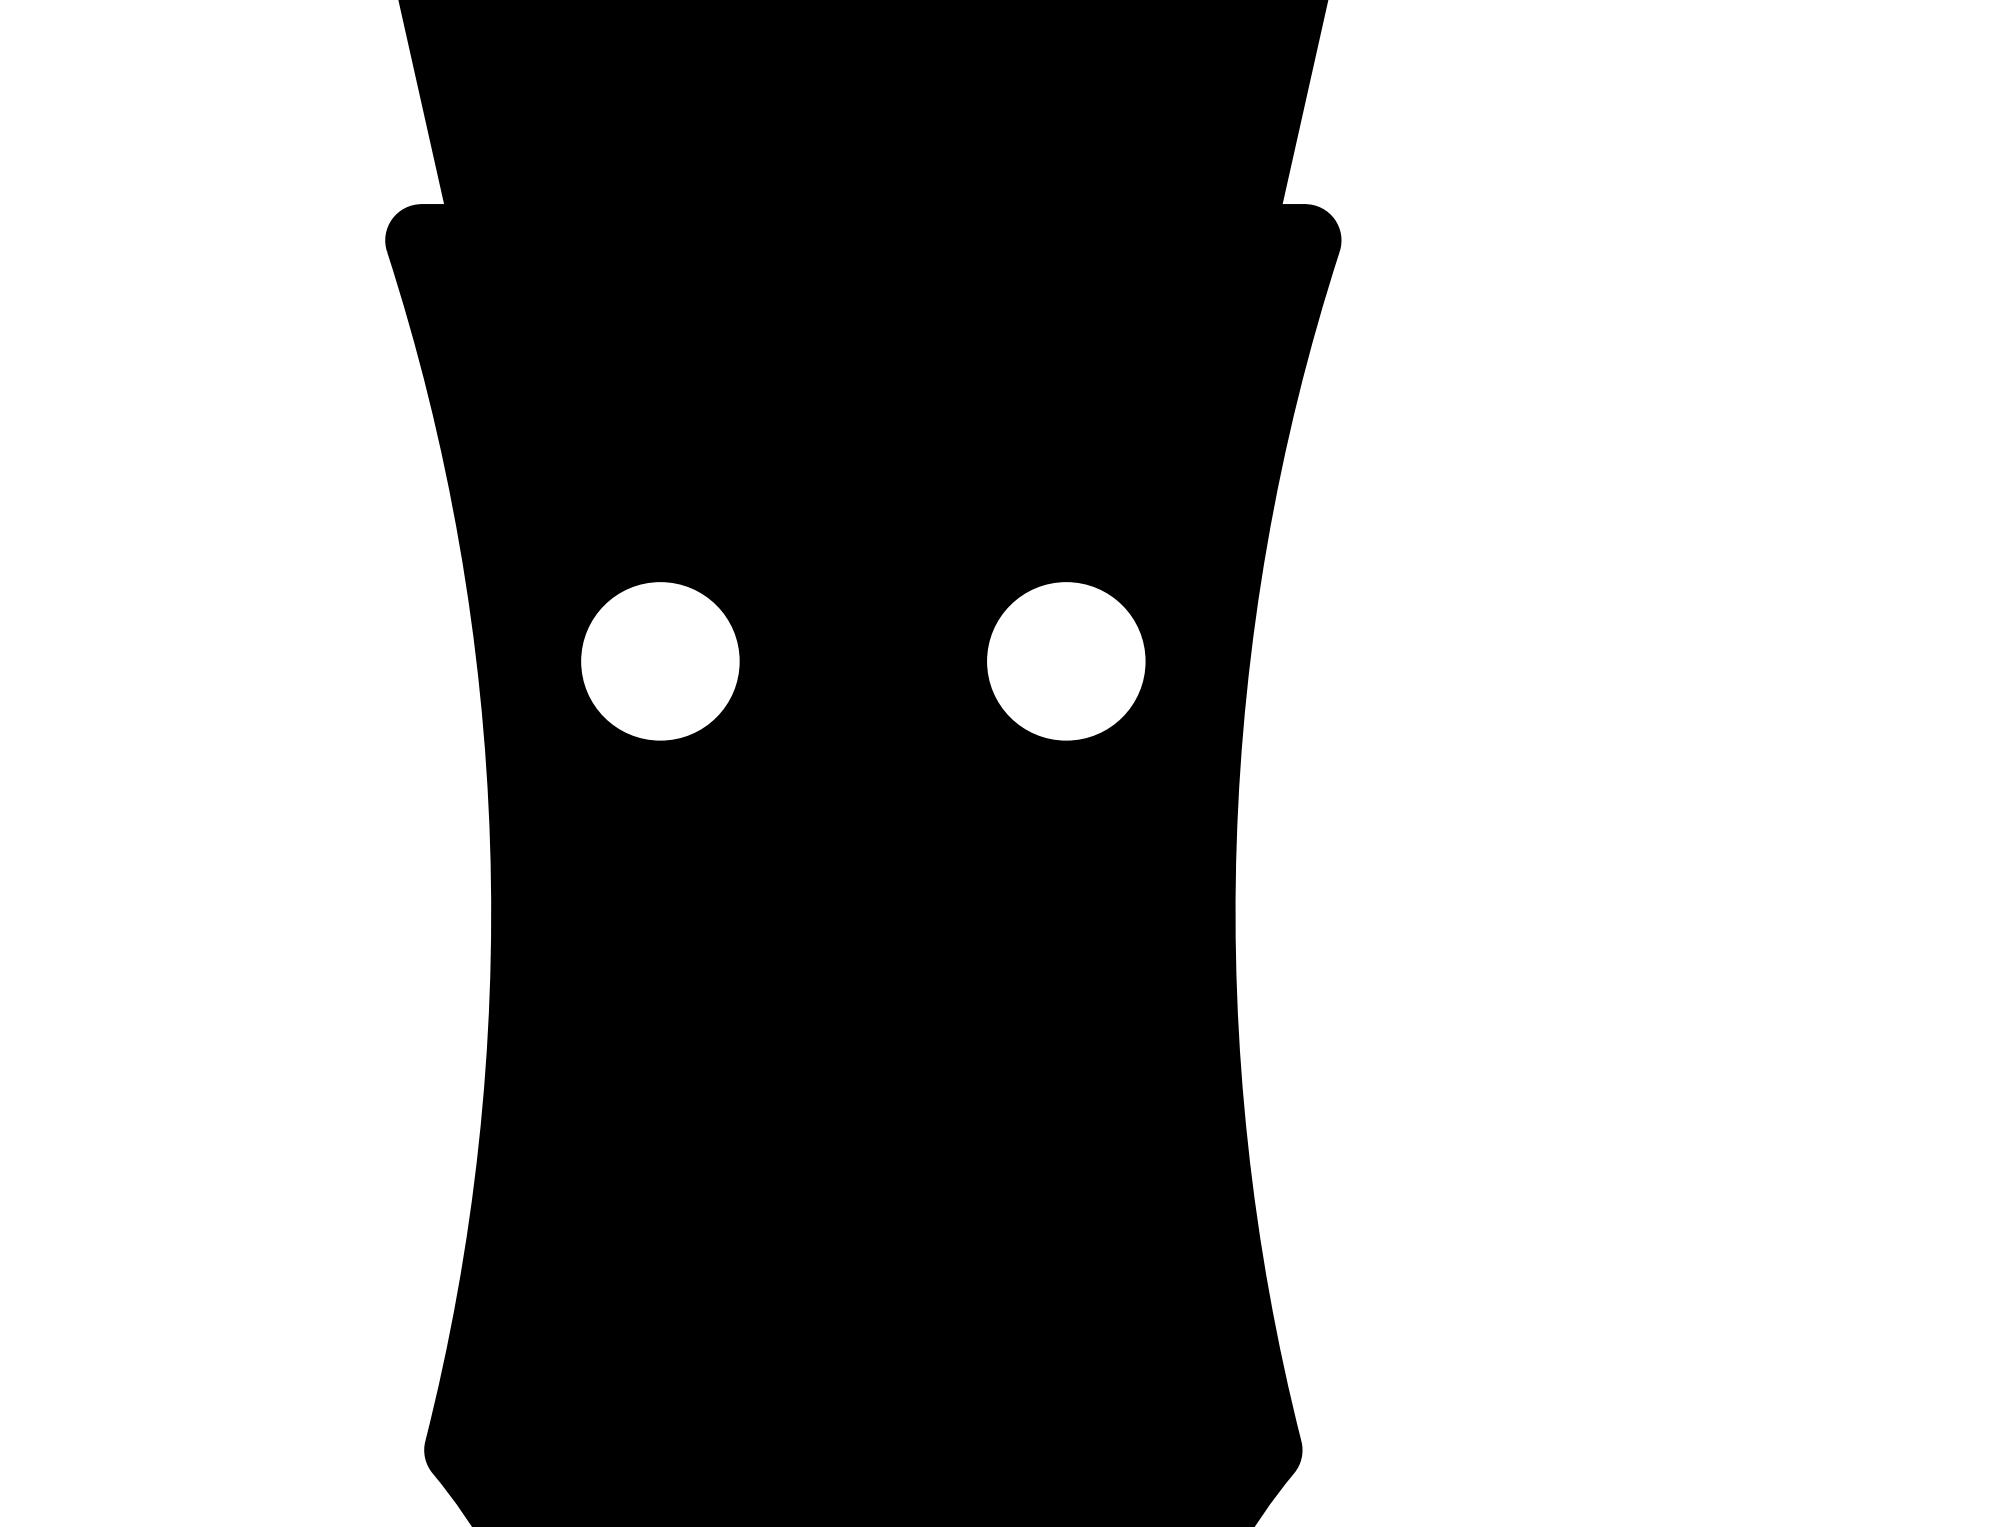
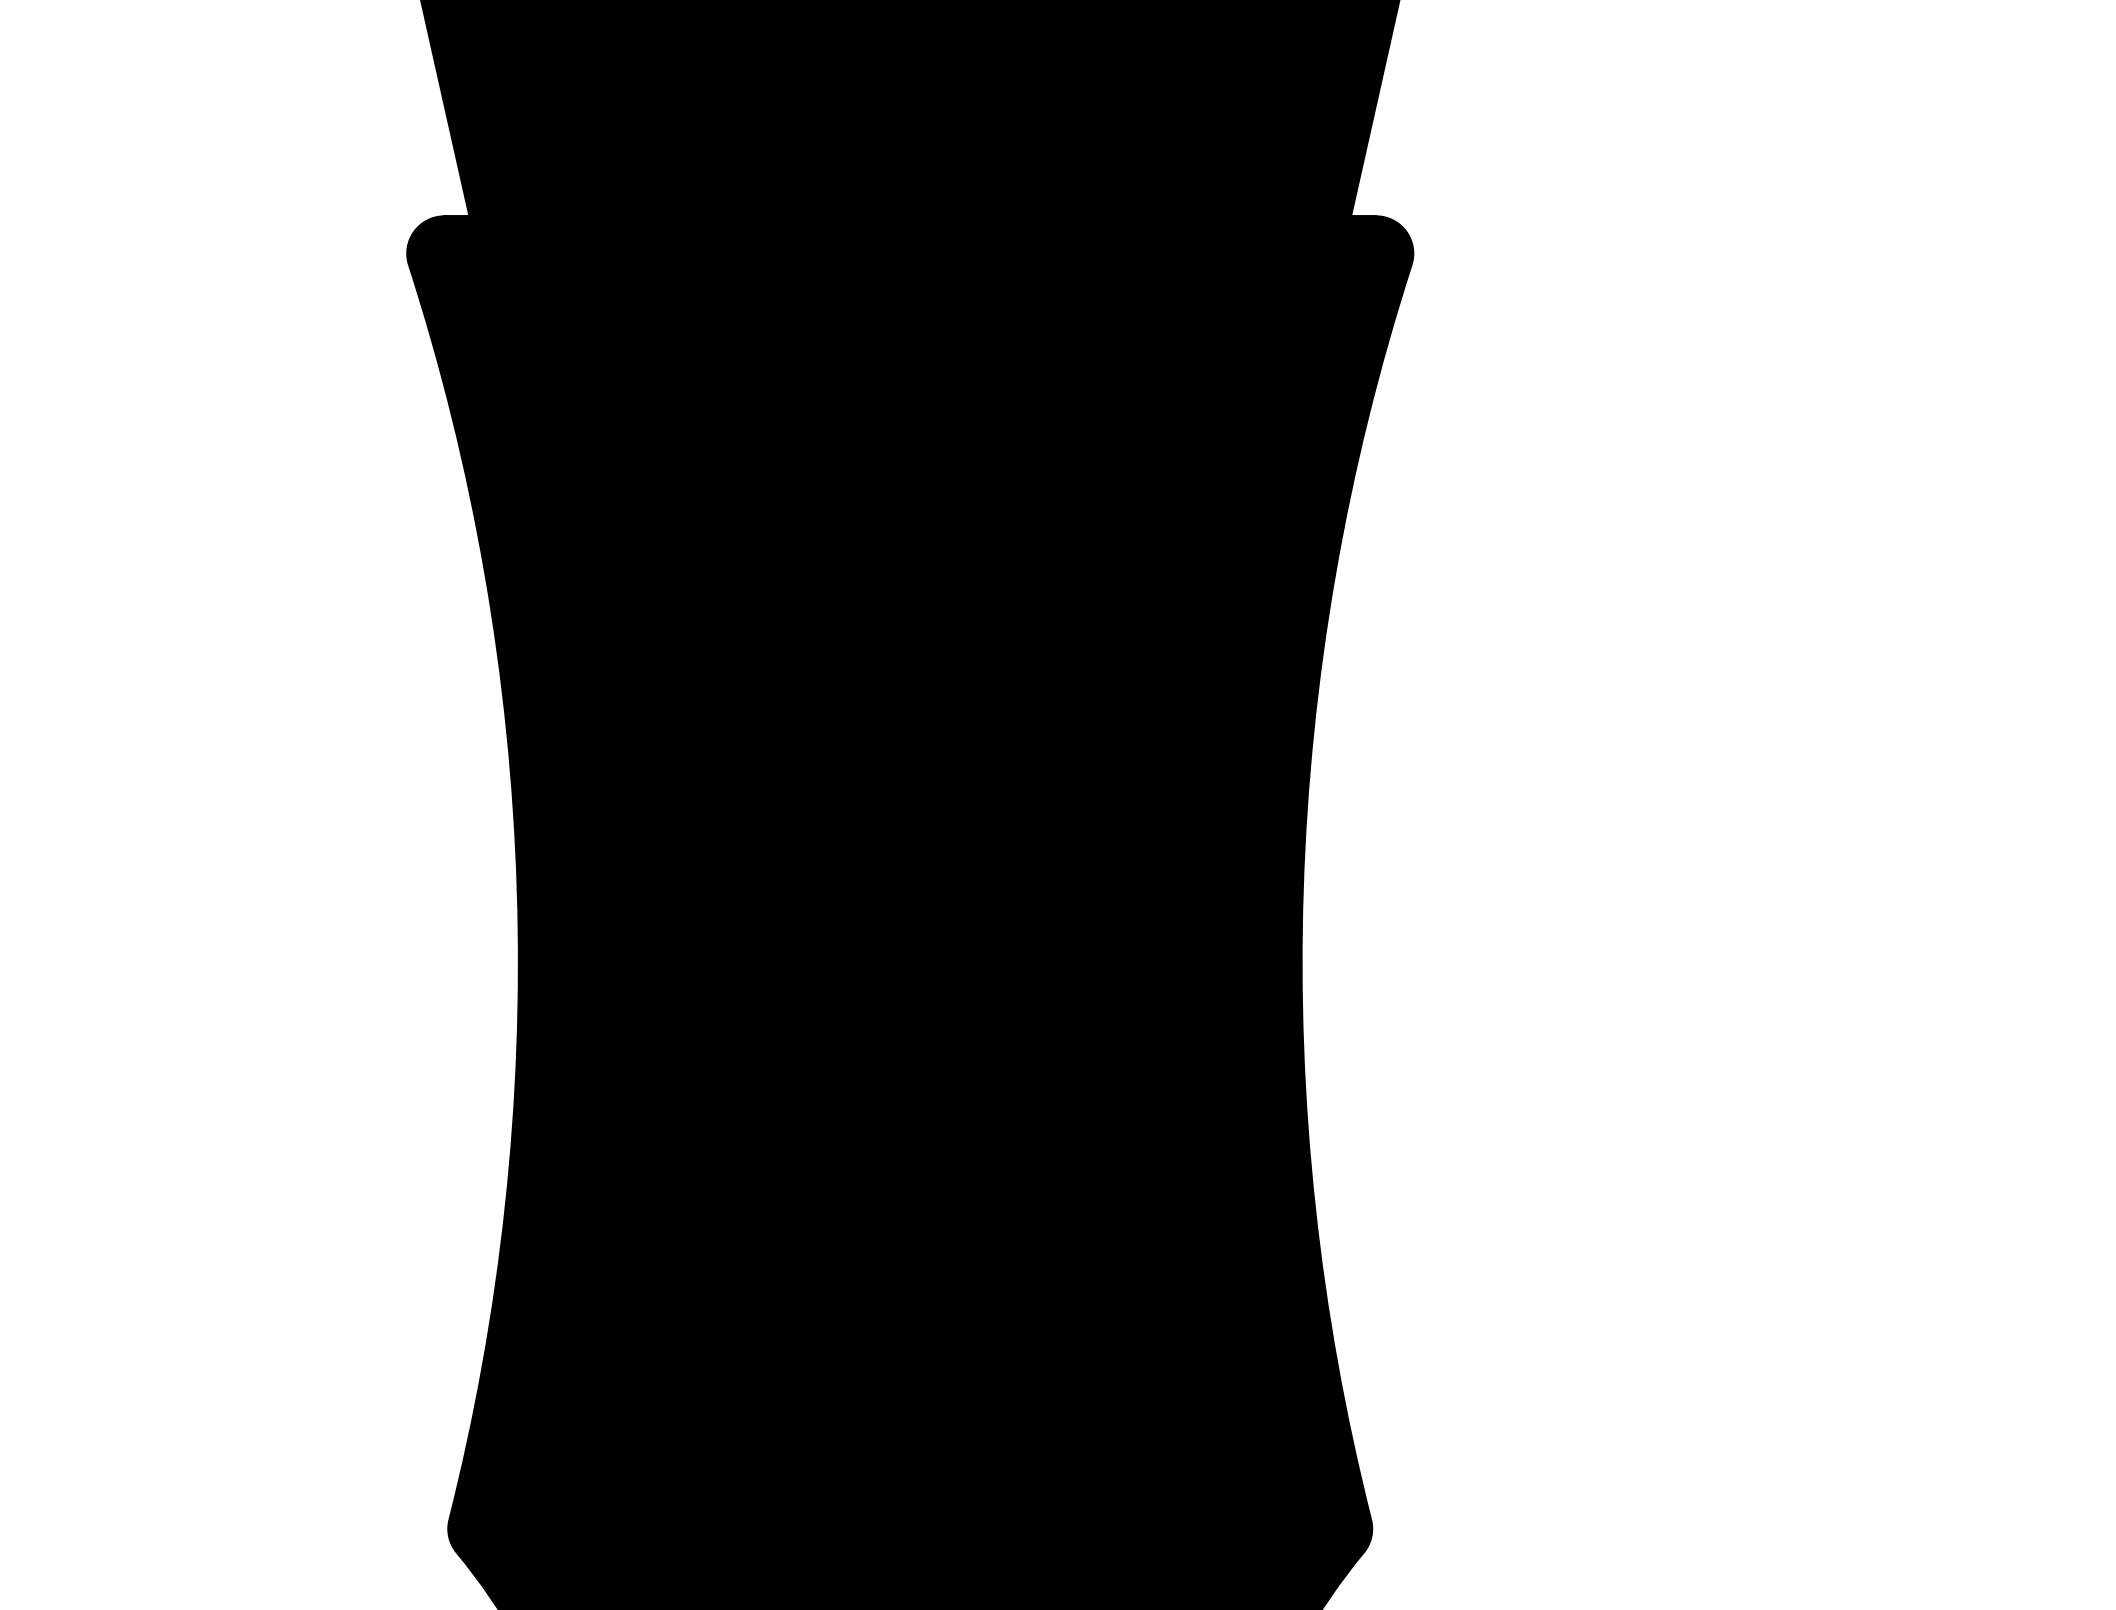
fill: (659, 660) -> (695, 696), added
fill: (1065, 660) -> (1123, 696), added

